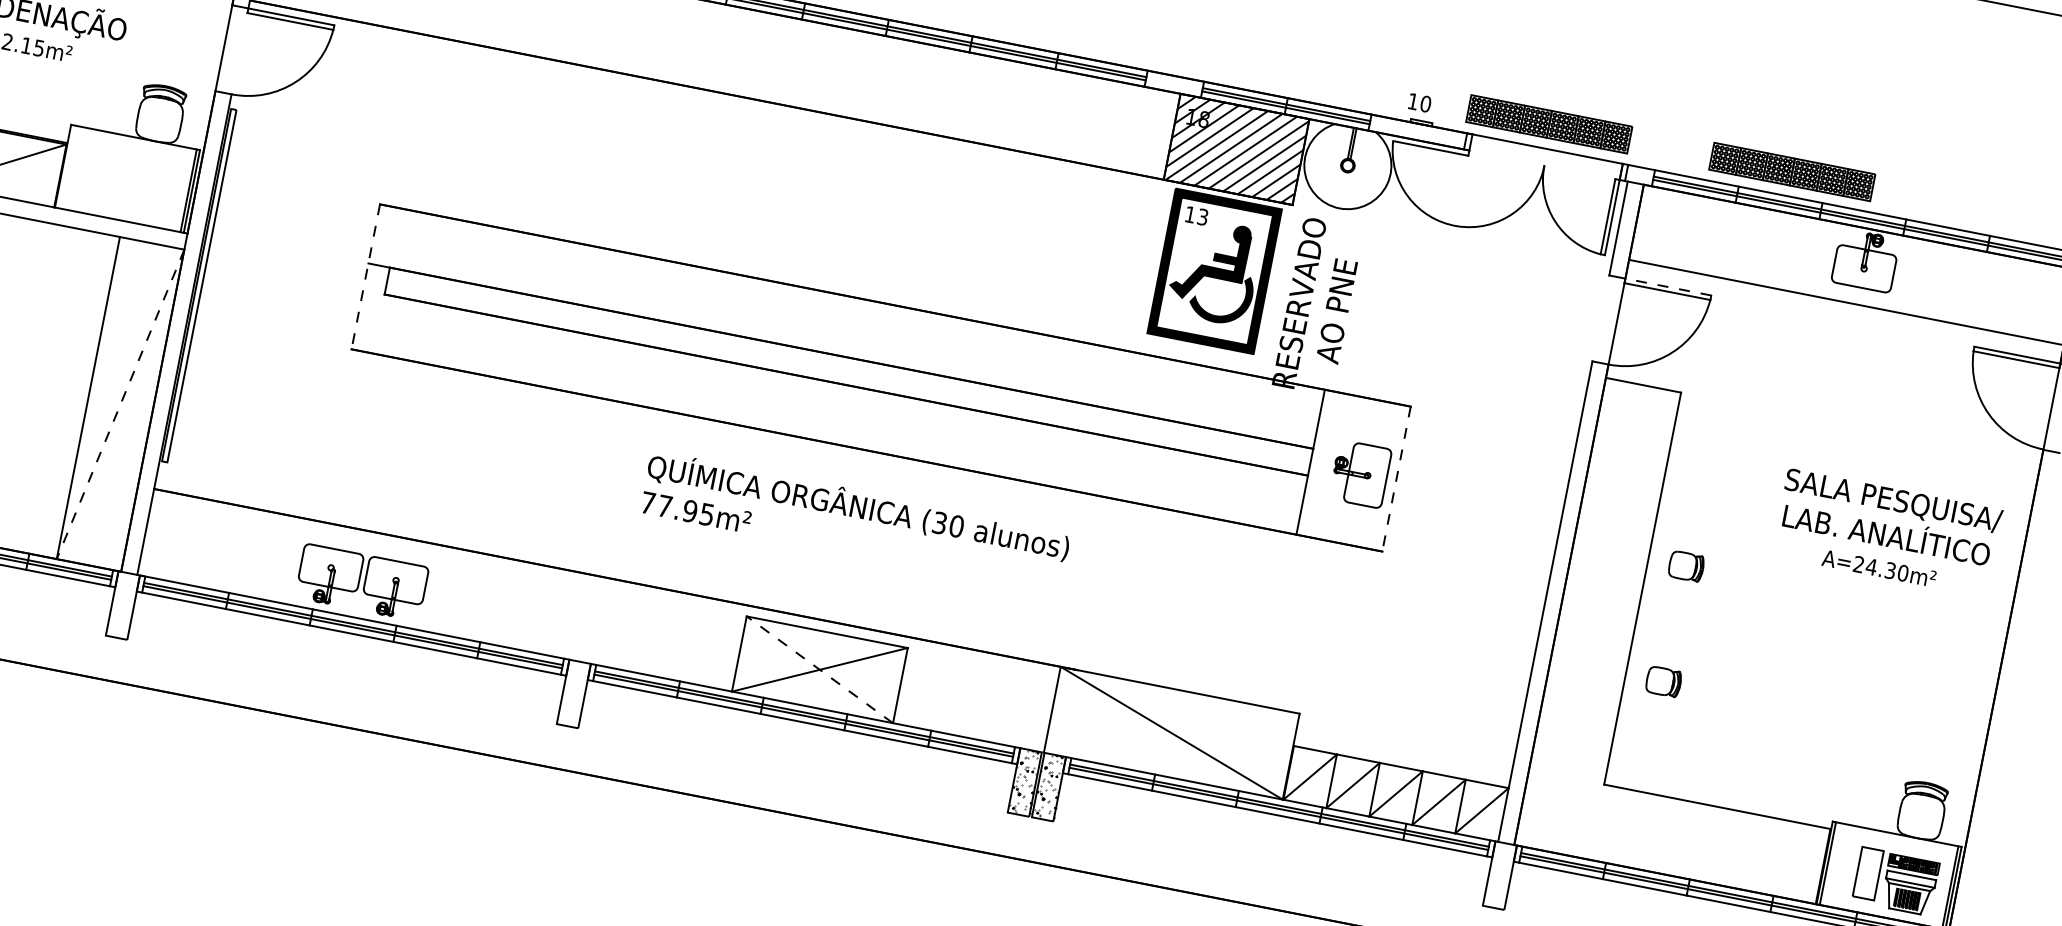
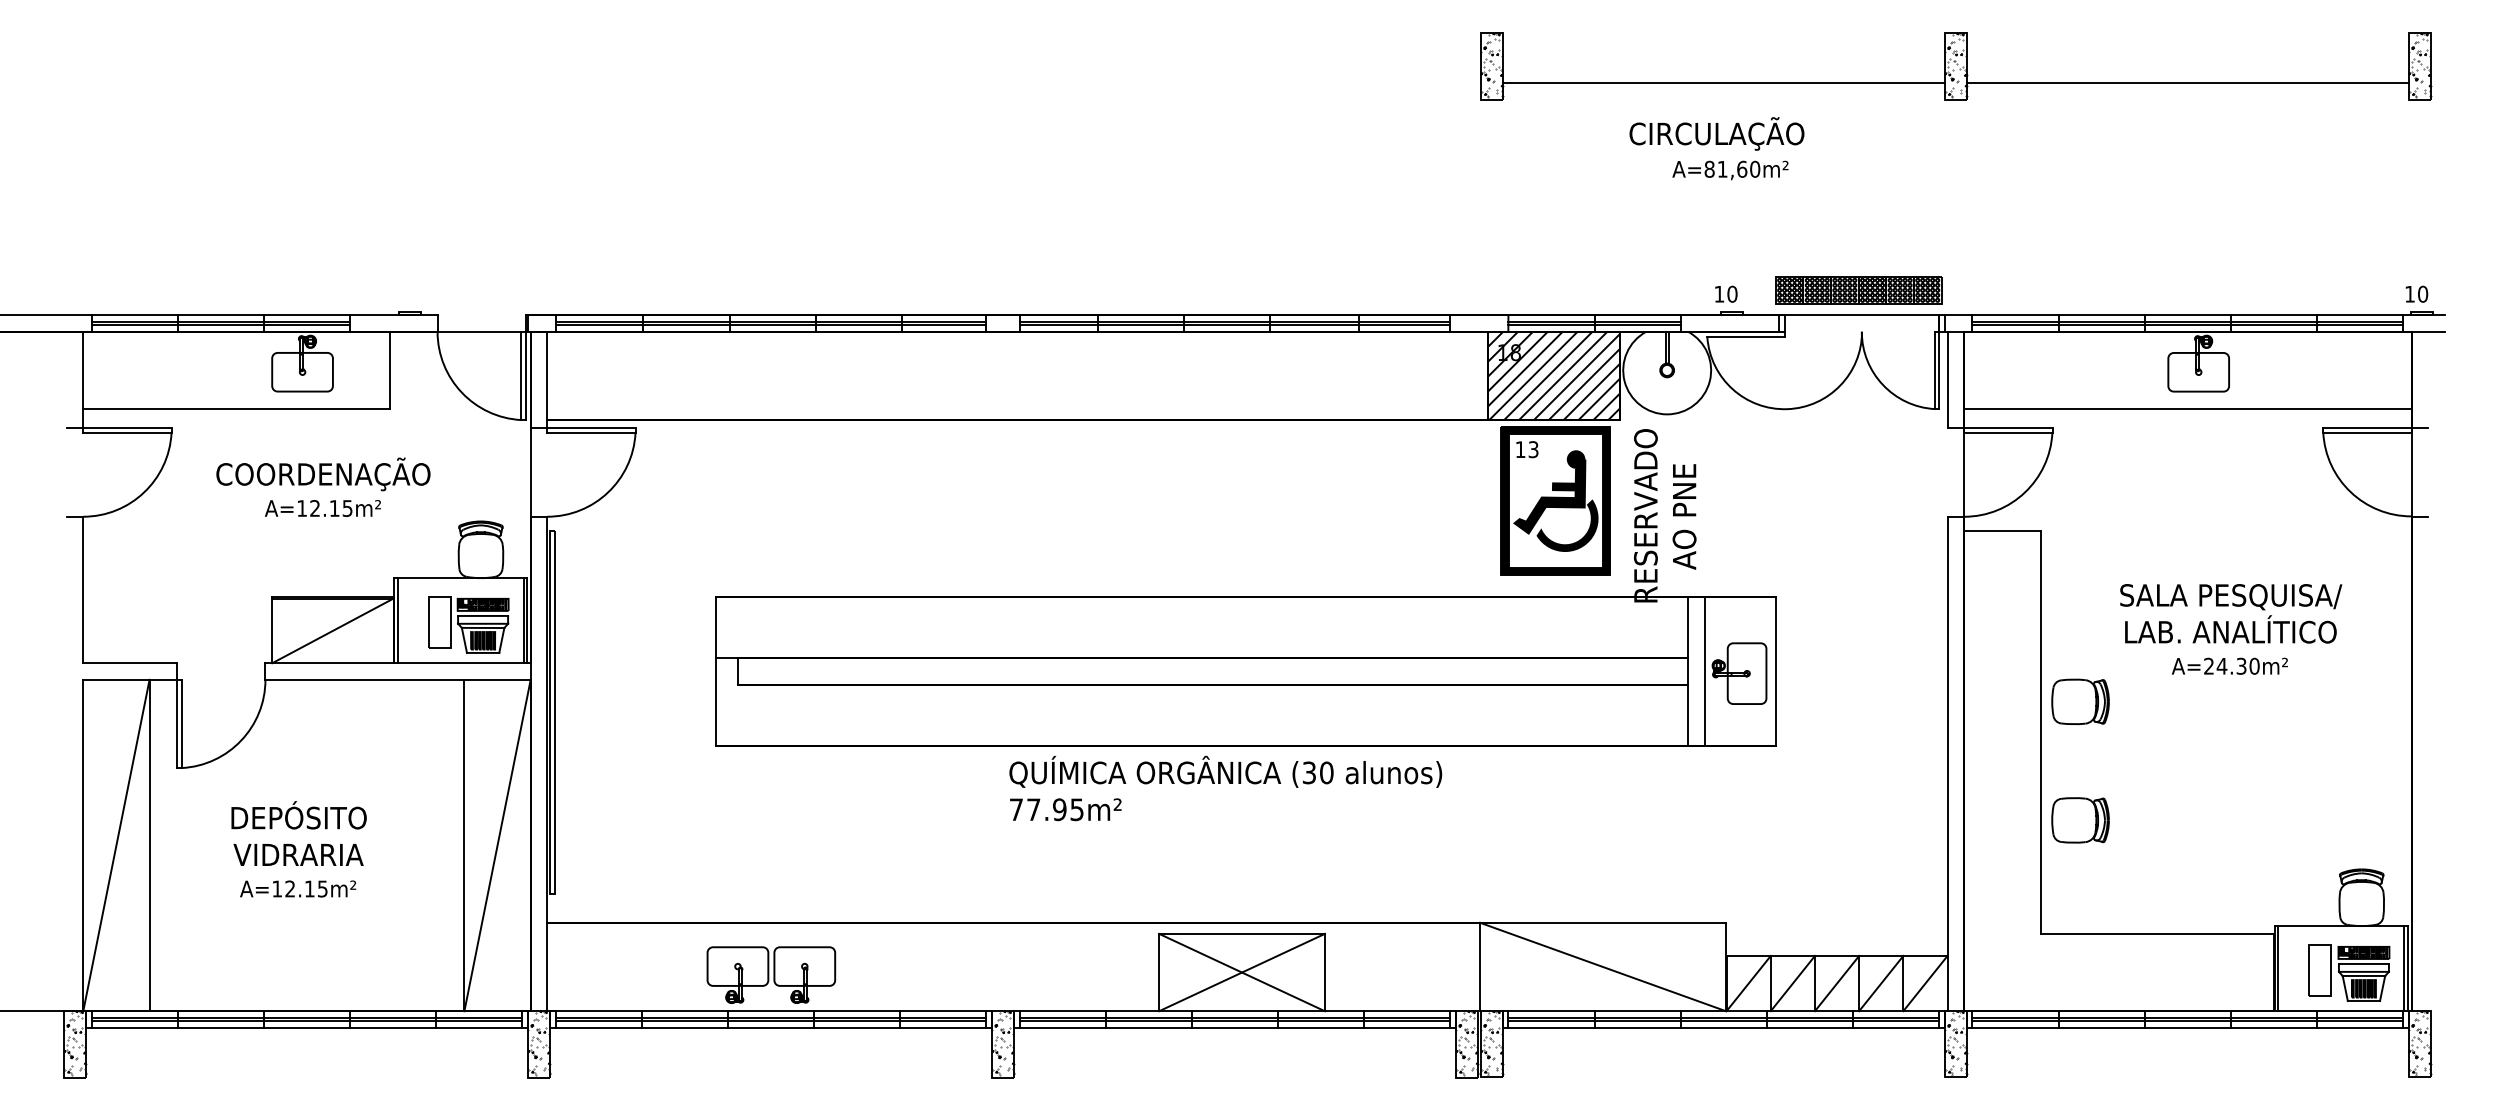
line: (66, 166) -> (397, 620), added
part: (1792, 172) -> (2108, 290), removed
part: (134, 184) -> (468, 624), added
line: (365, 276) -> (715, 671), dashed -> solid
line: (1667, 287) -> (2007, 428), dashed -> solid
line: (120, 404) -> (497, 845), dashed -> solid
line: (1326, 465) -> (1704, 671), added
line: (1396, 479) -> (1776, 671), dashed -> solid
text: (855, 522) -> (1225, 788), moved
text: (1887, 533) -> (2231, 629), moved
part: (1686, 566) -> (2080, 701), size x1.67
hatch: (123, 603) -> (539, 1042), added
line: (819, 669) -> (1241, 972), dashed -> solid
part: (1663, 681) -> (2080, 820), size x1.67
hatch: (574, 692) -> (1003, 1042), added
hatch: (1499, 873) -> (1955, 1042), added

